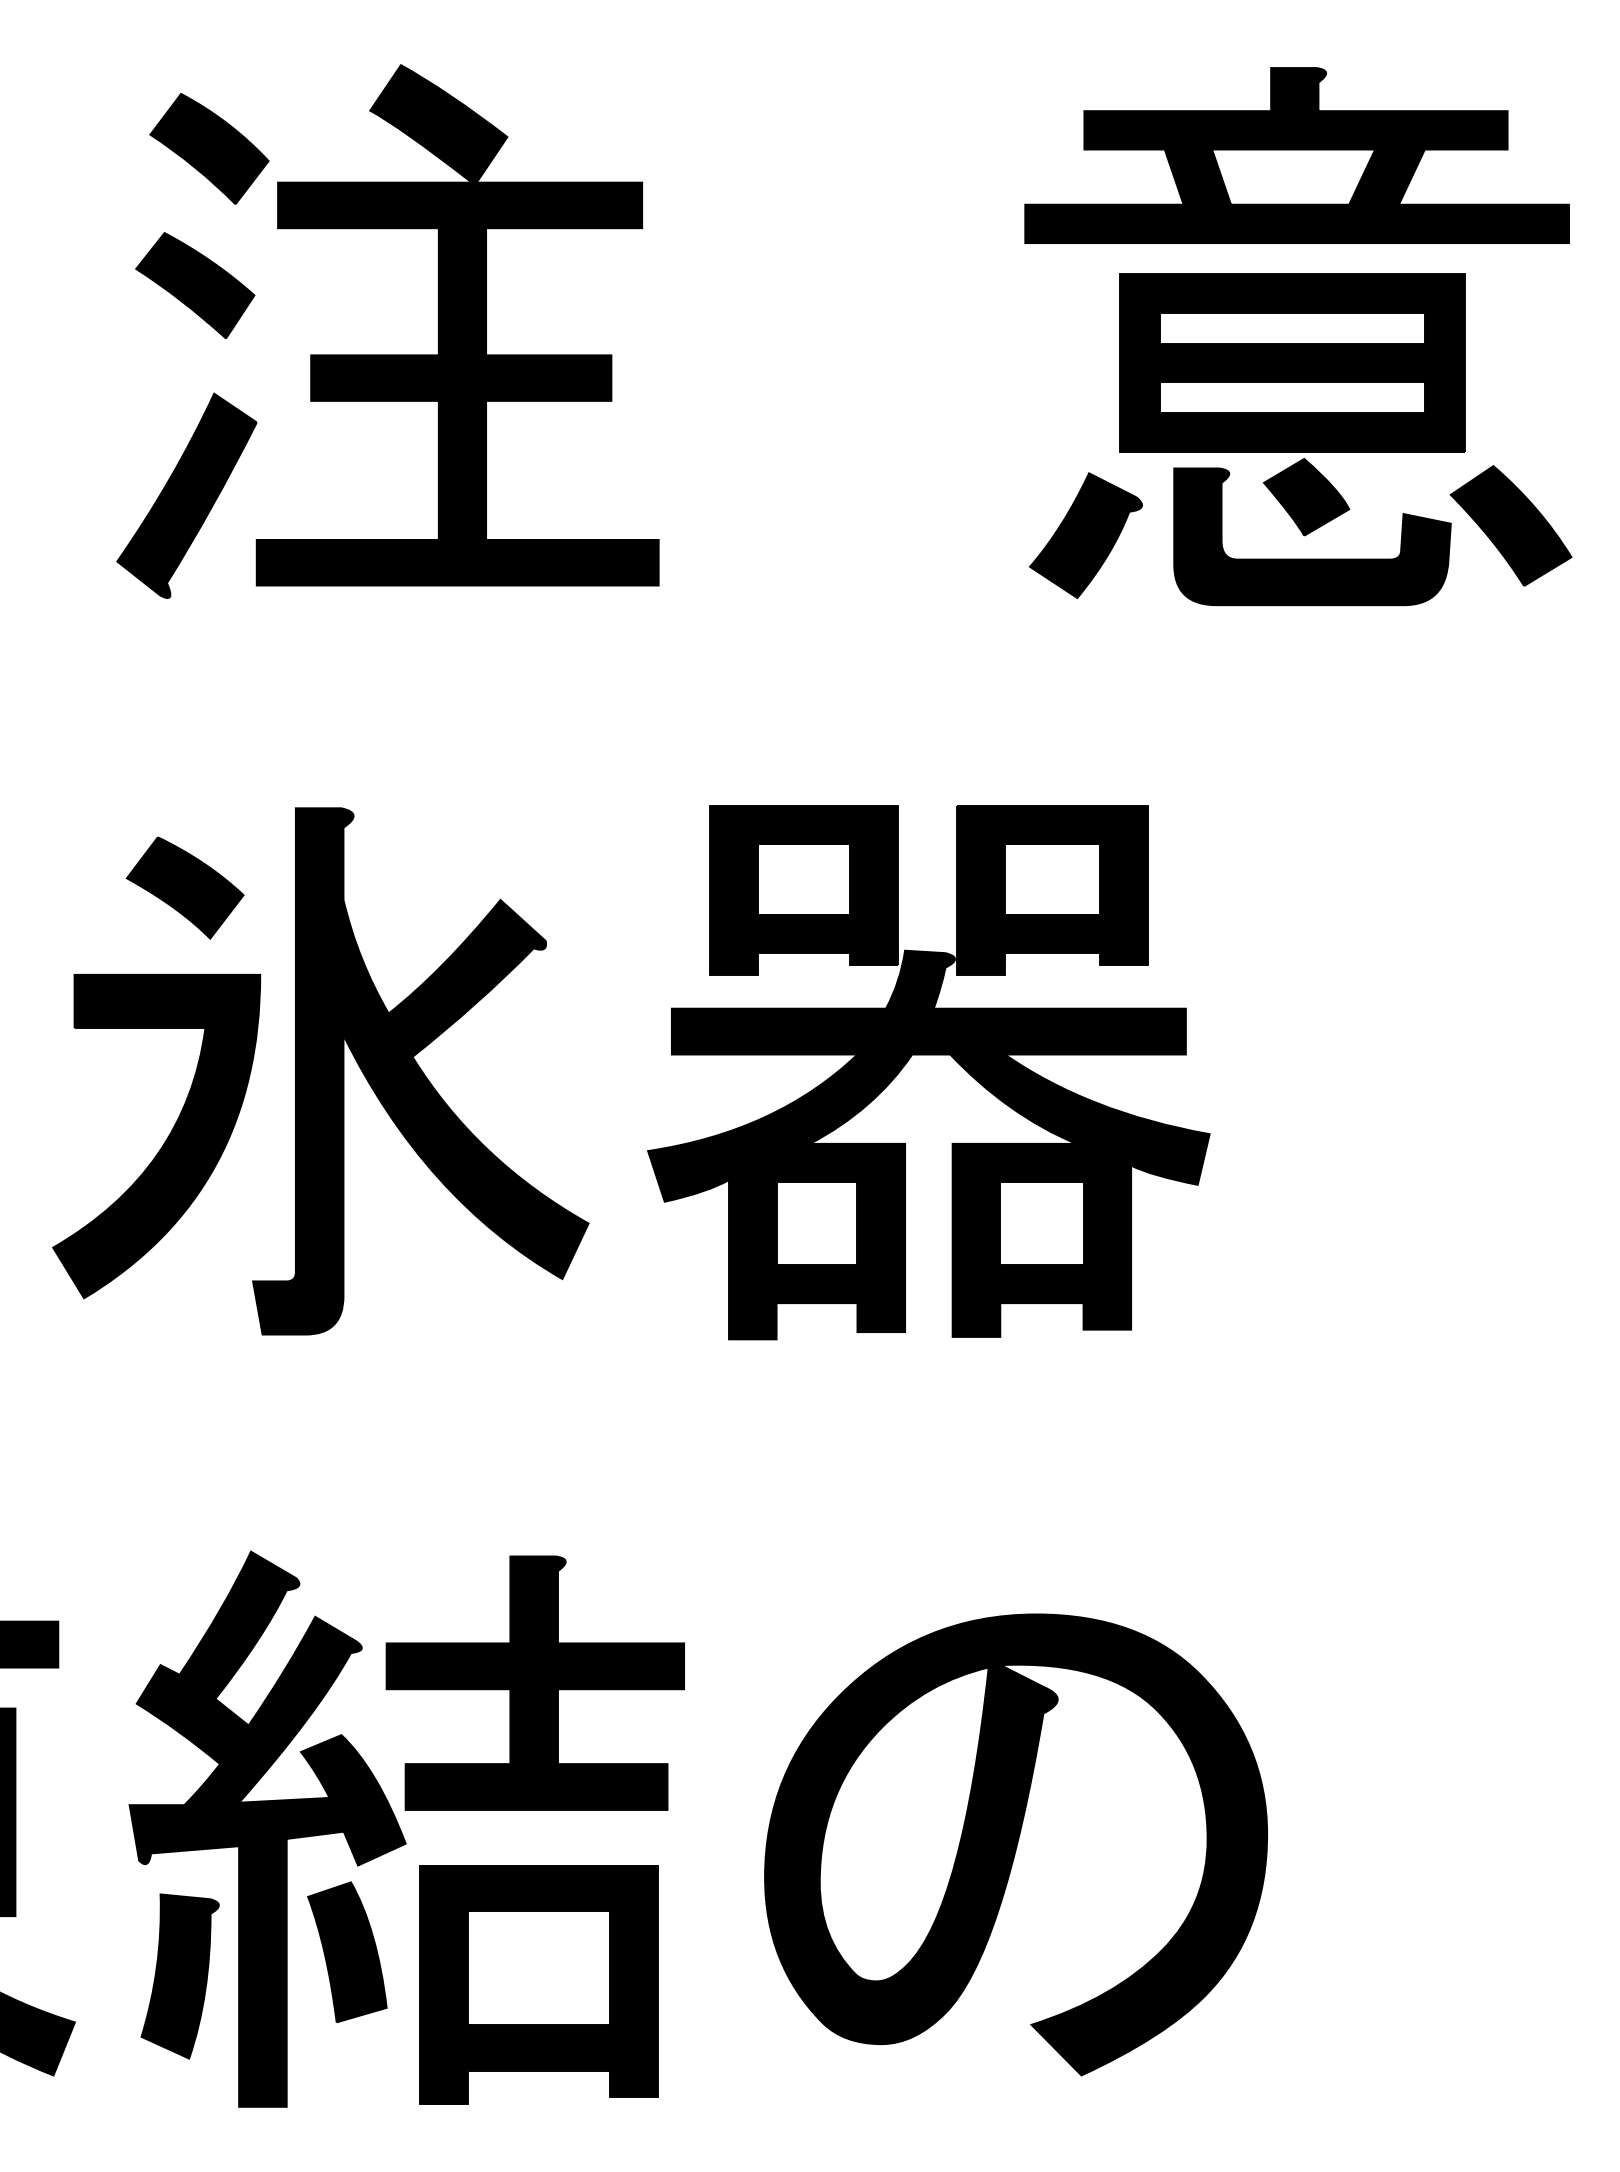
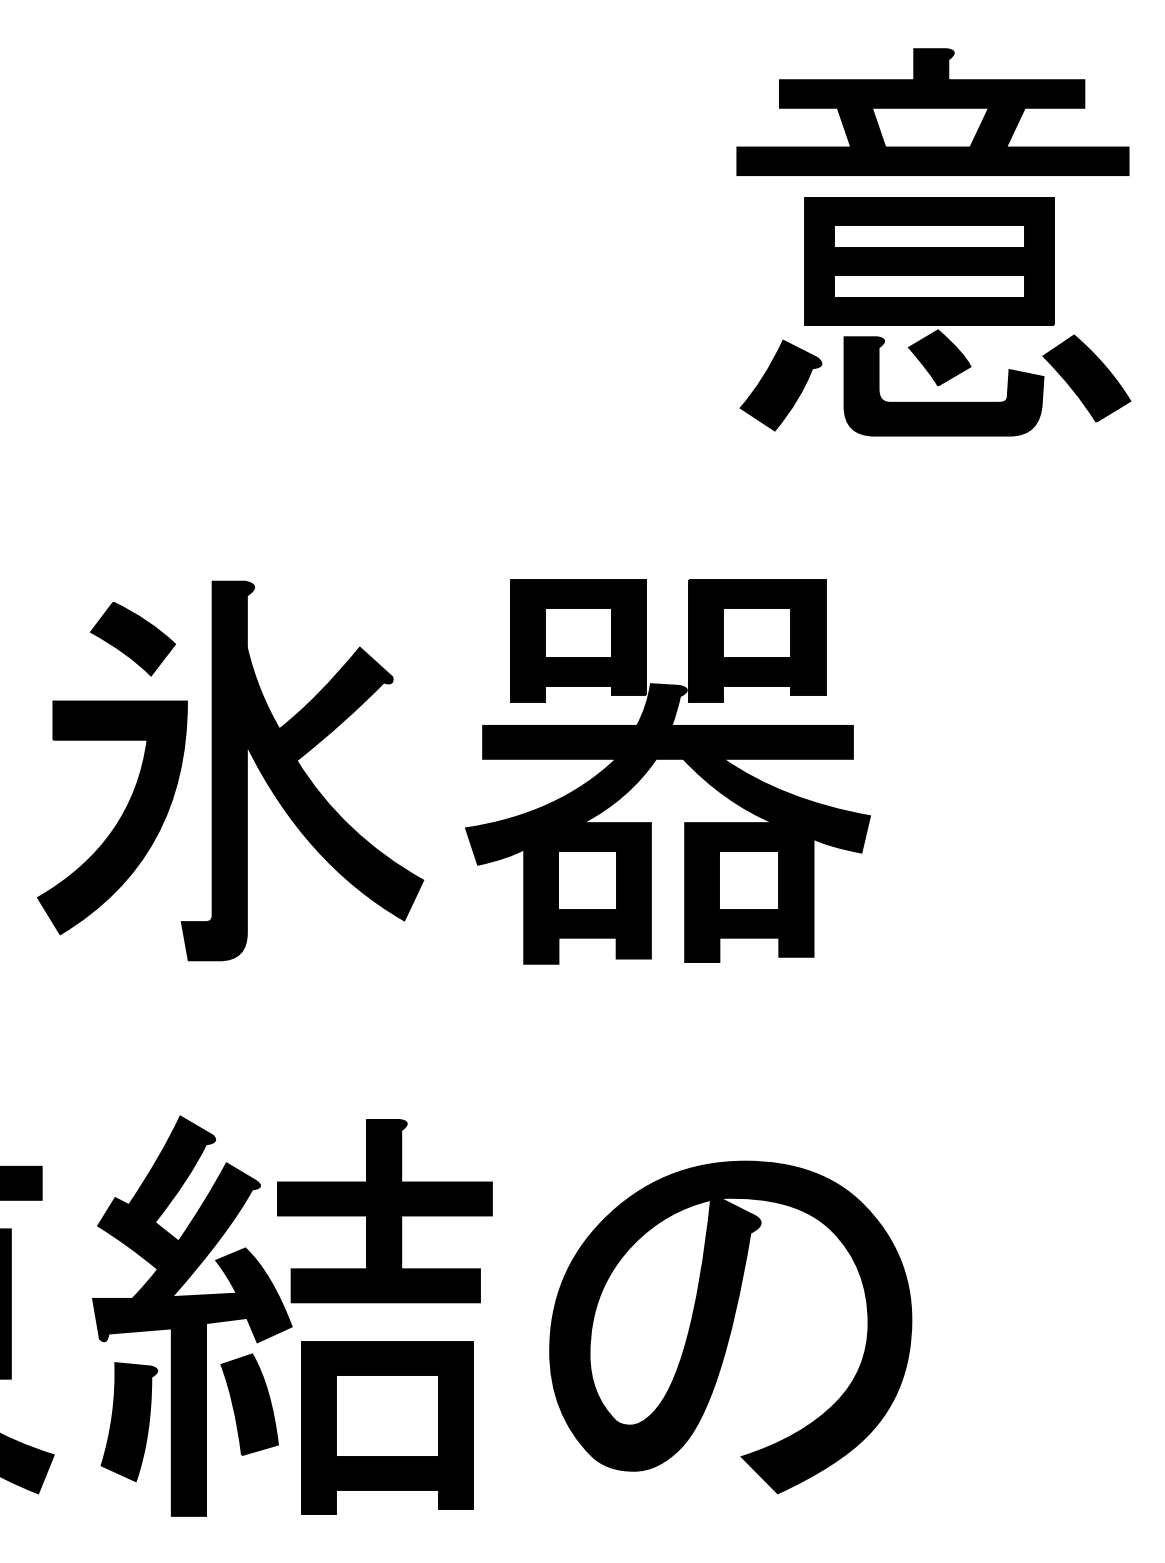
part: (387, 354) -> (278, 255), removed

